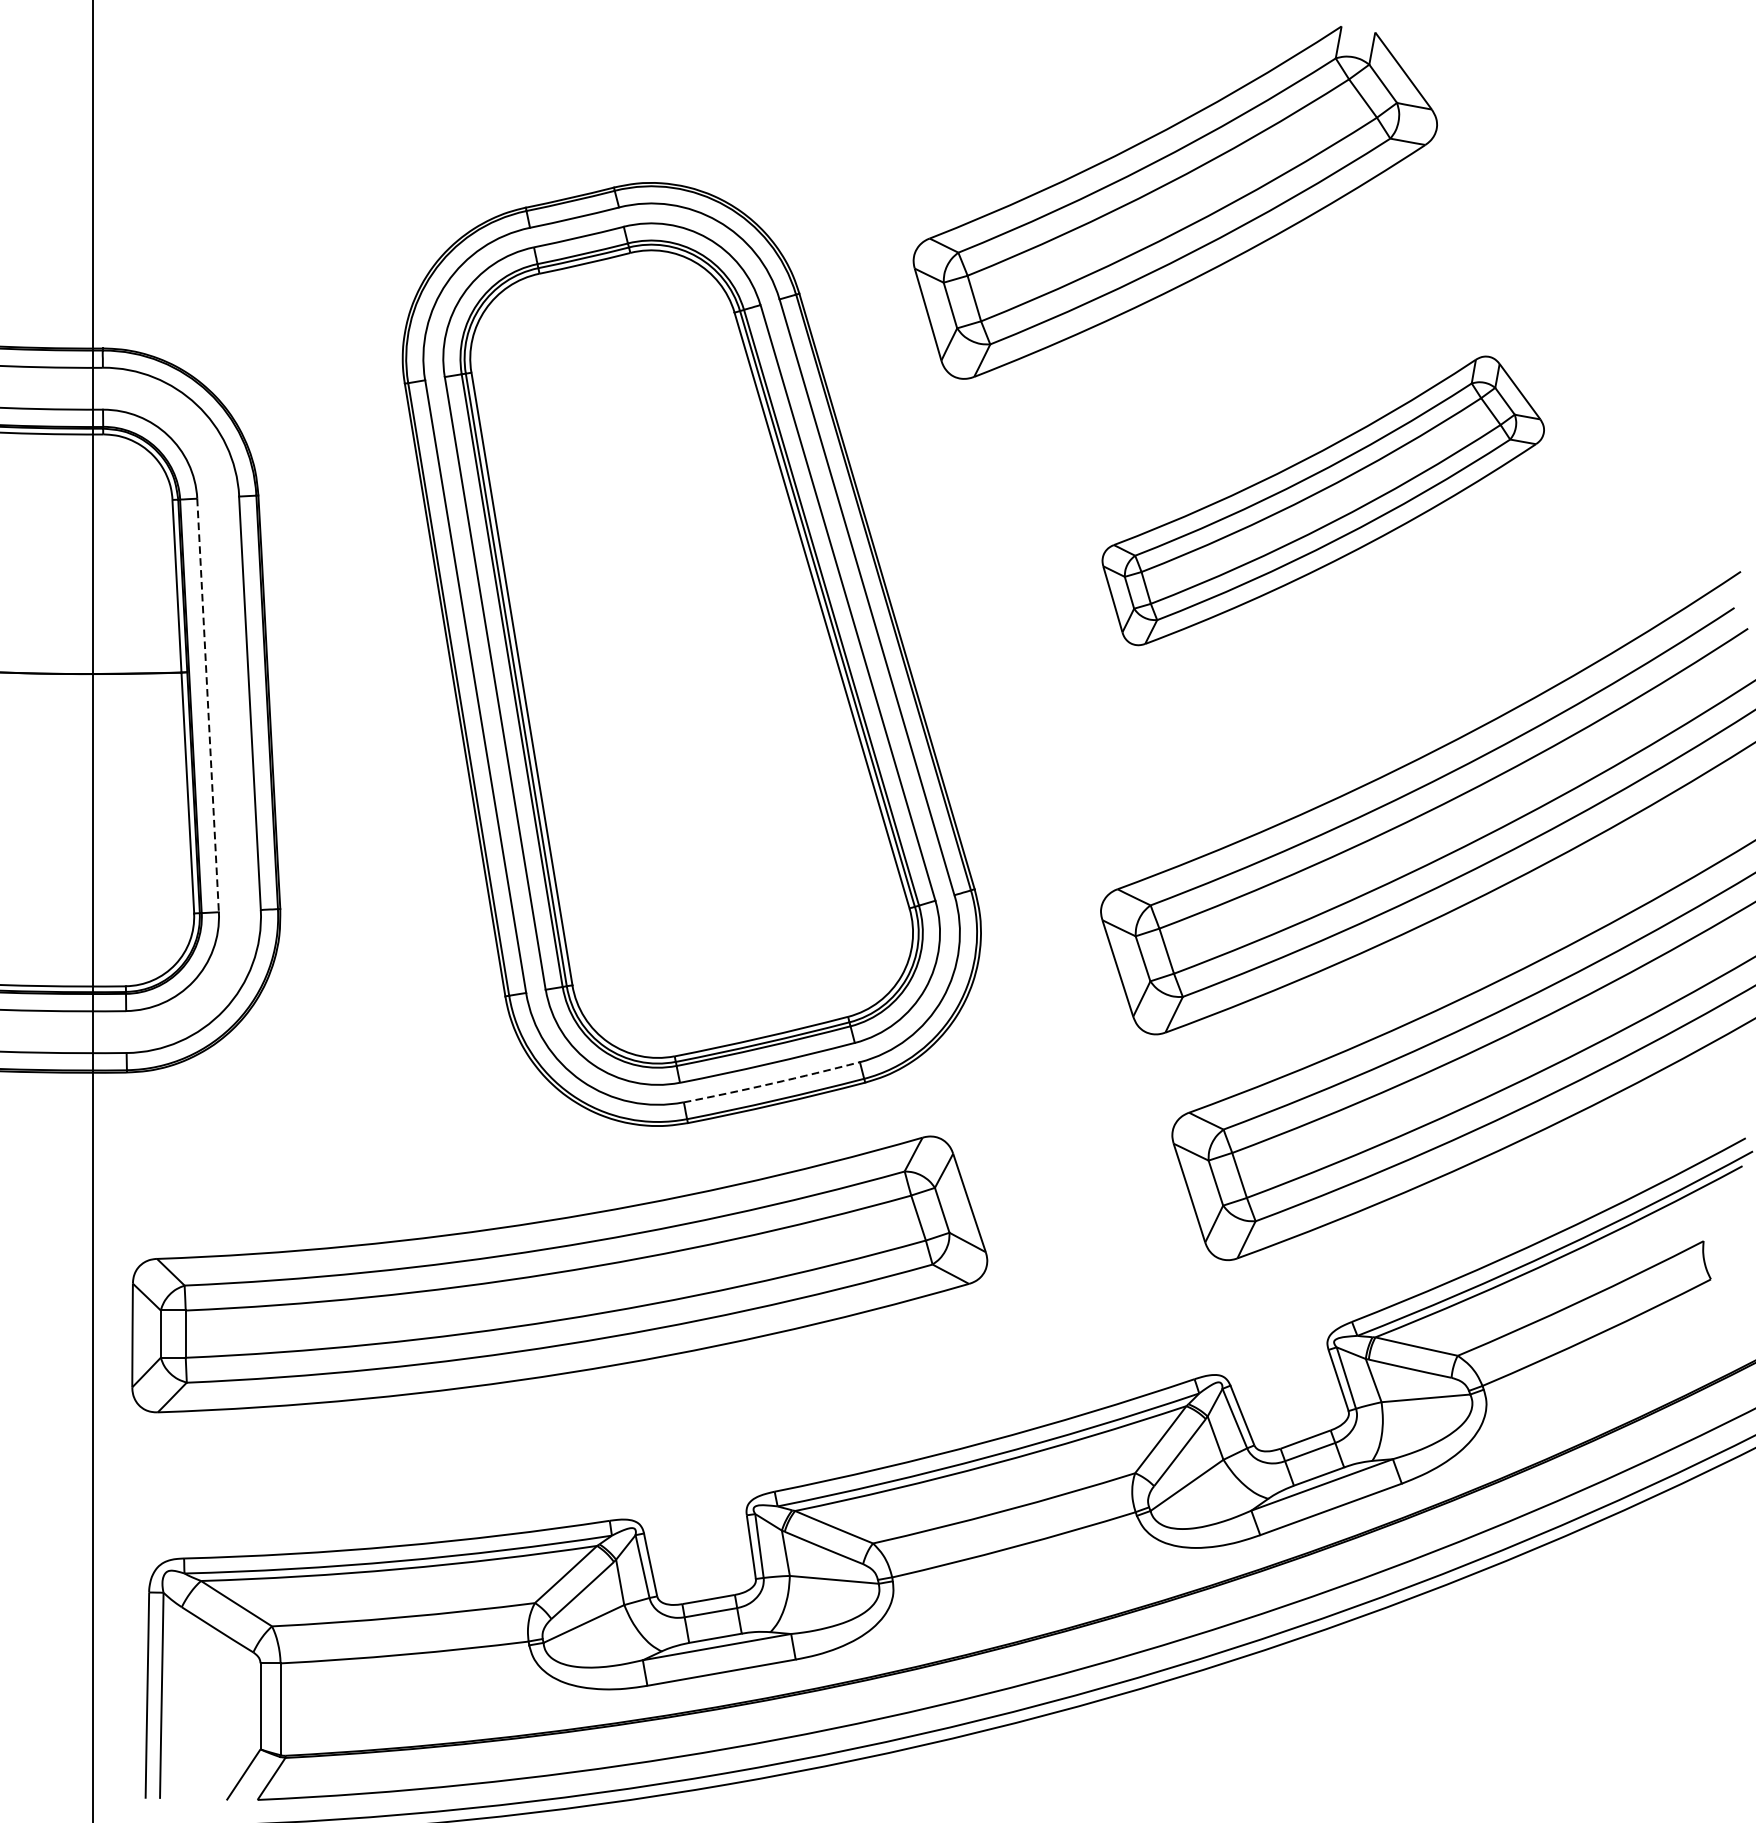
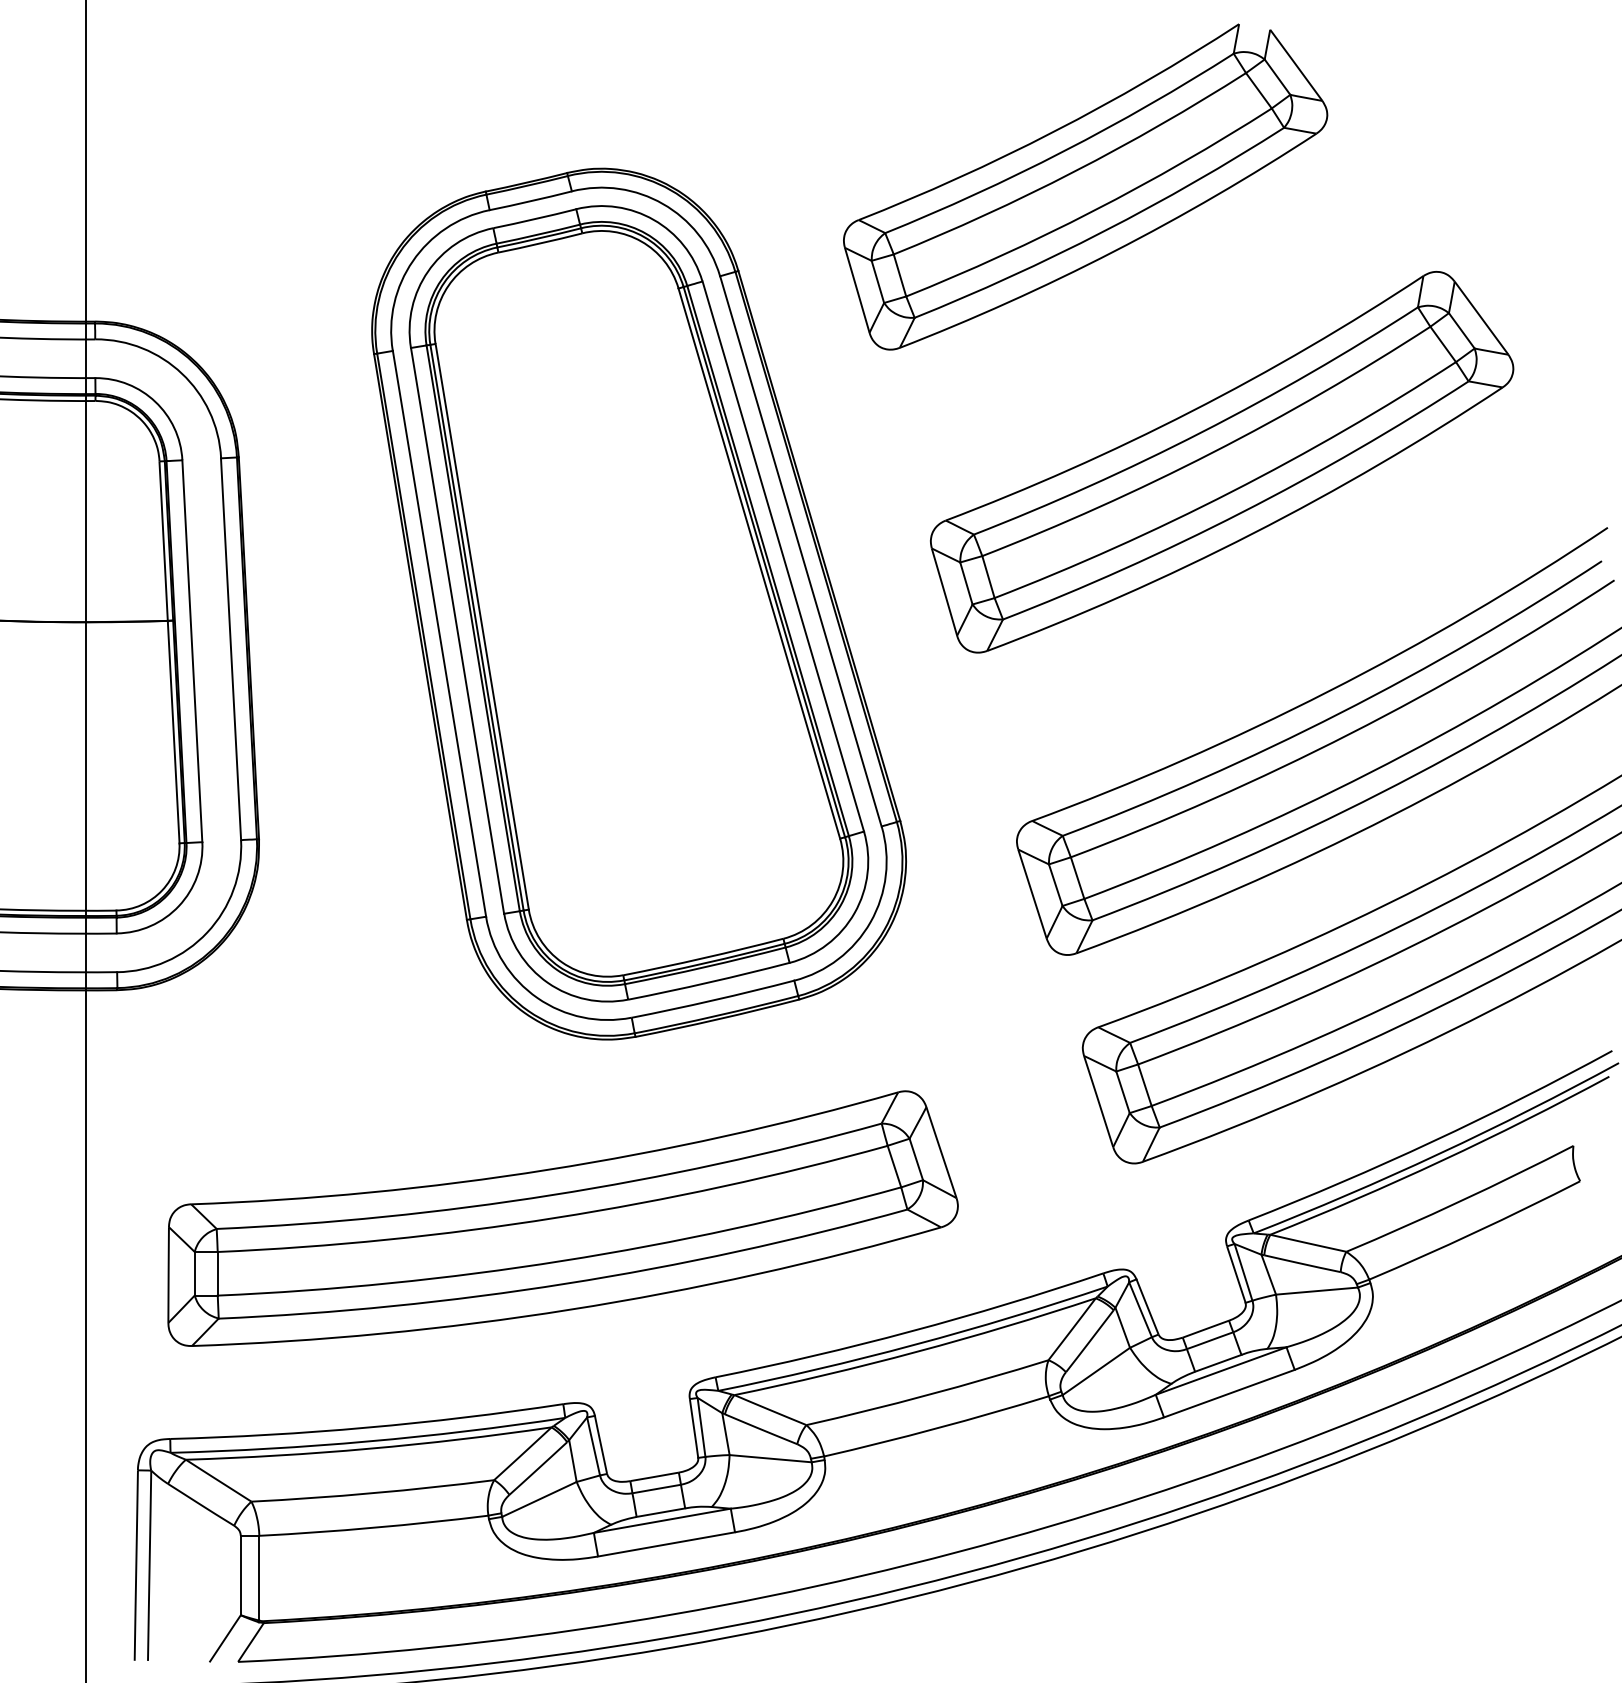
part: (1323, 501) -> (1222, 462), size x1.43
line: (208, 705) -> (192, 651), dashed -> solid
arc: (772, 1083) -> (713, 1000), dashed -> solid
part: (559, 1274) -> (562, 1218), moved

